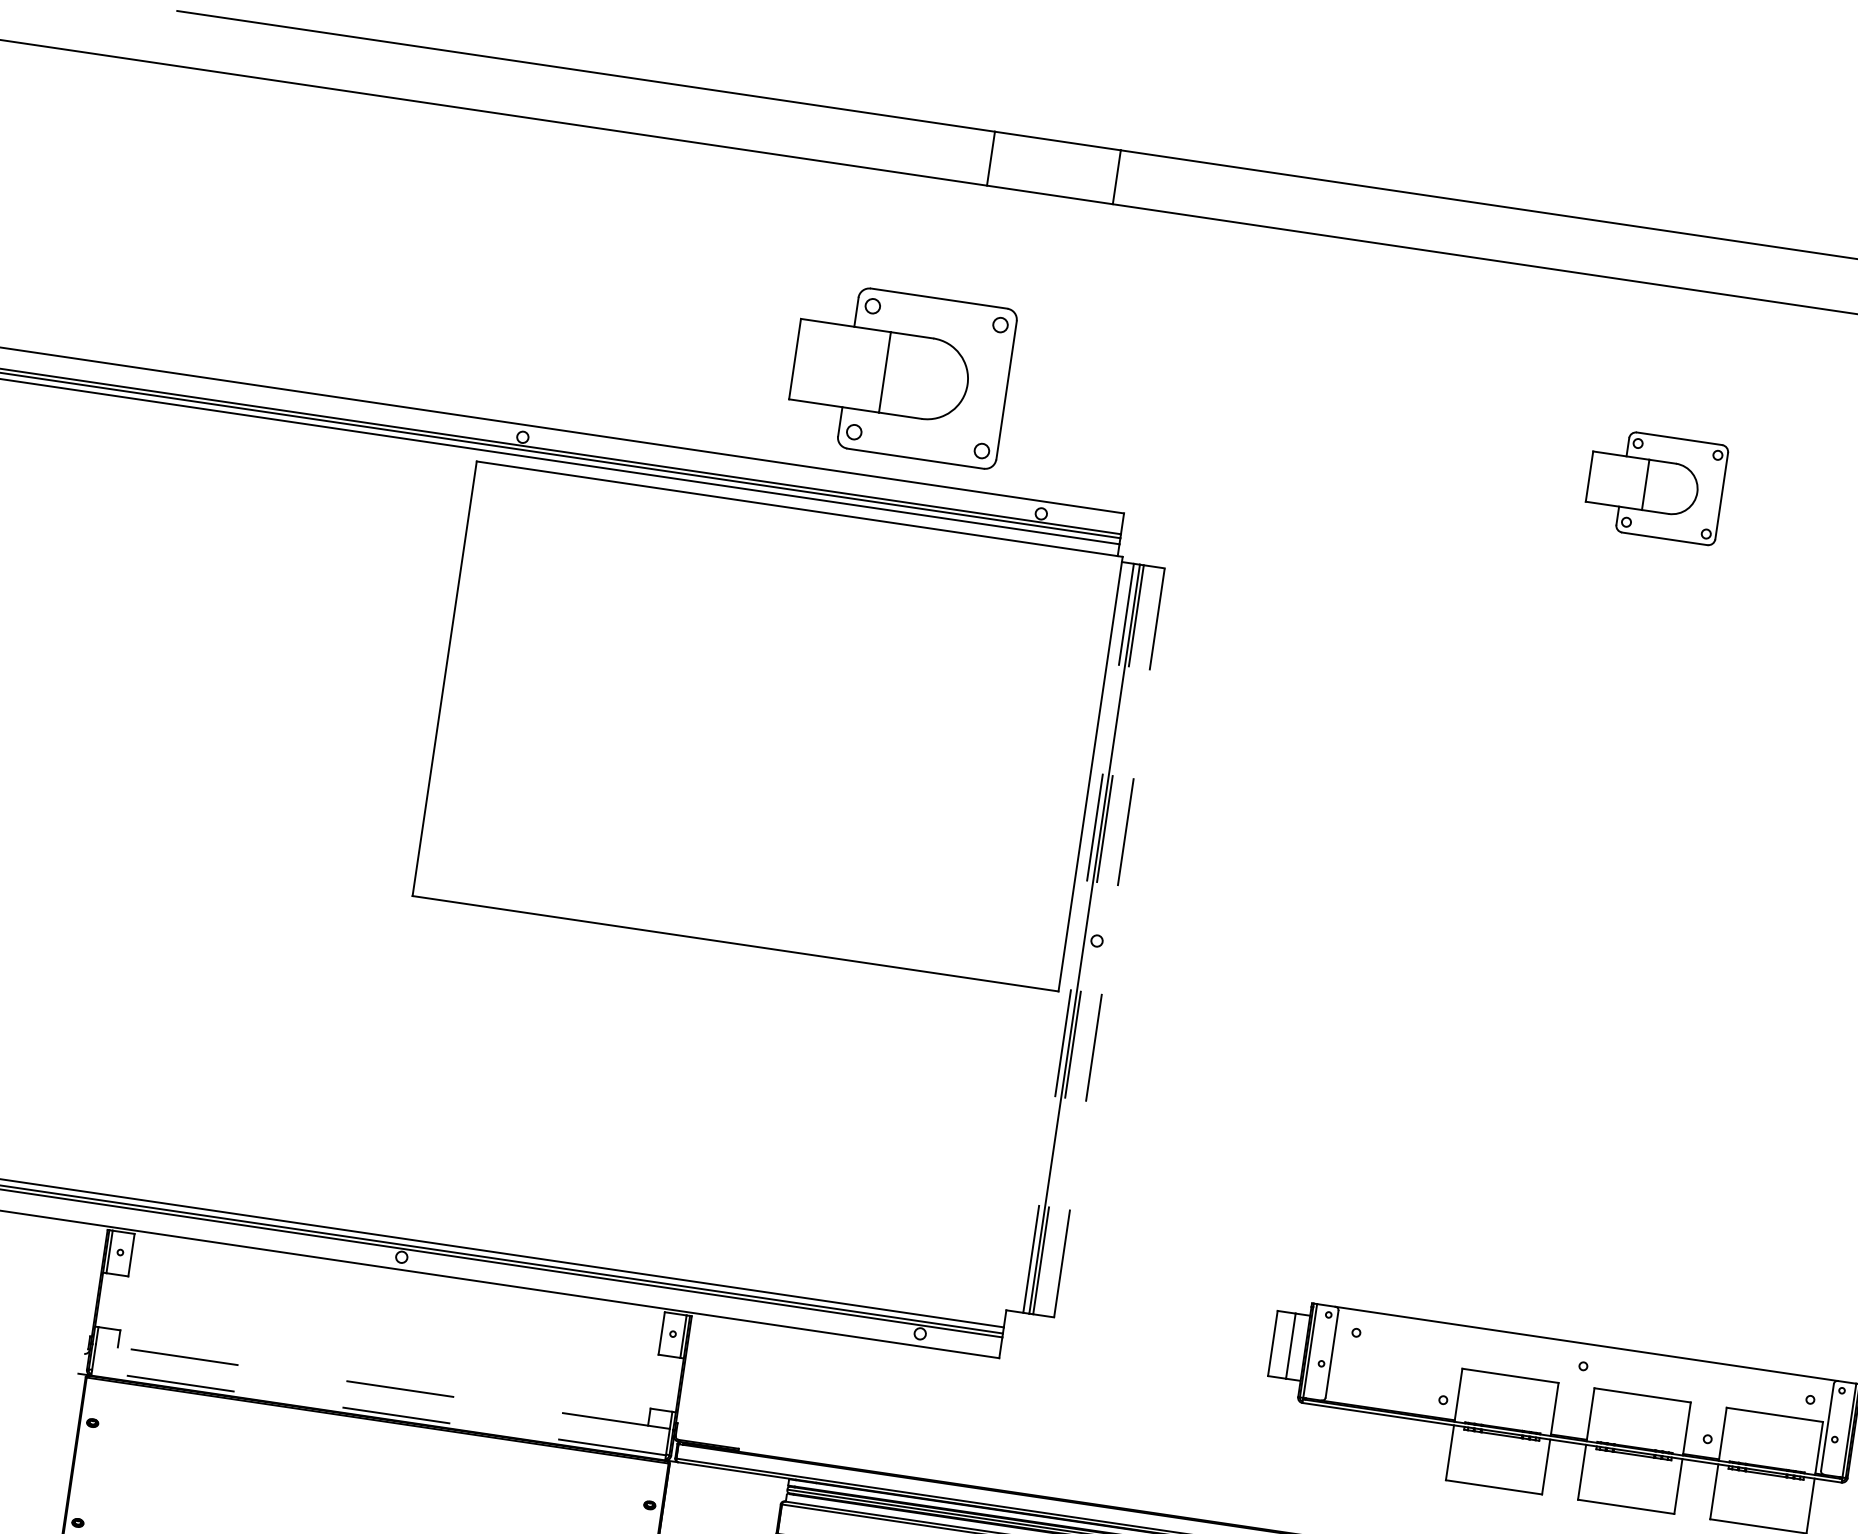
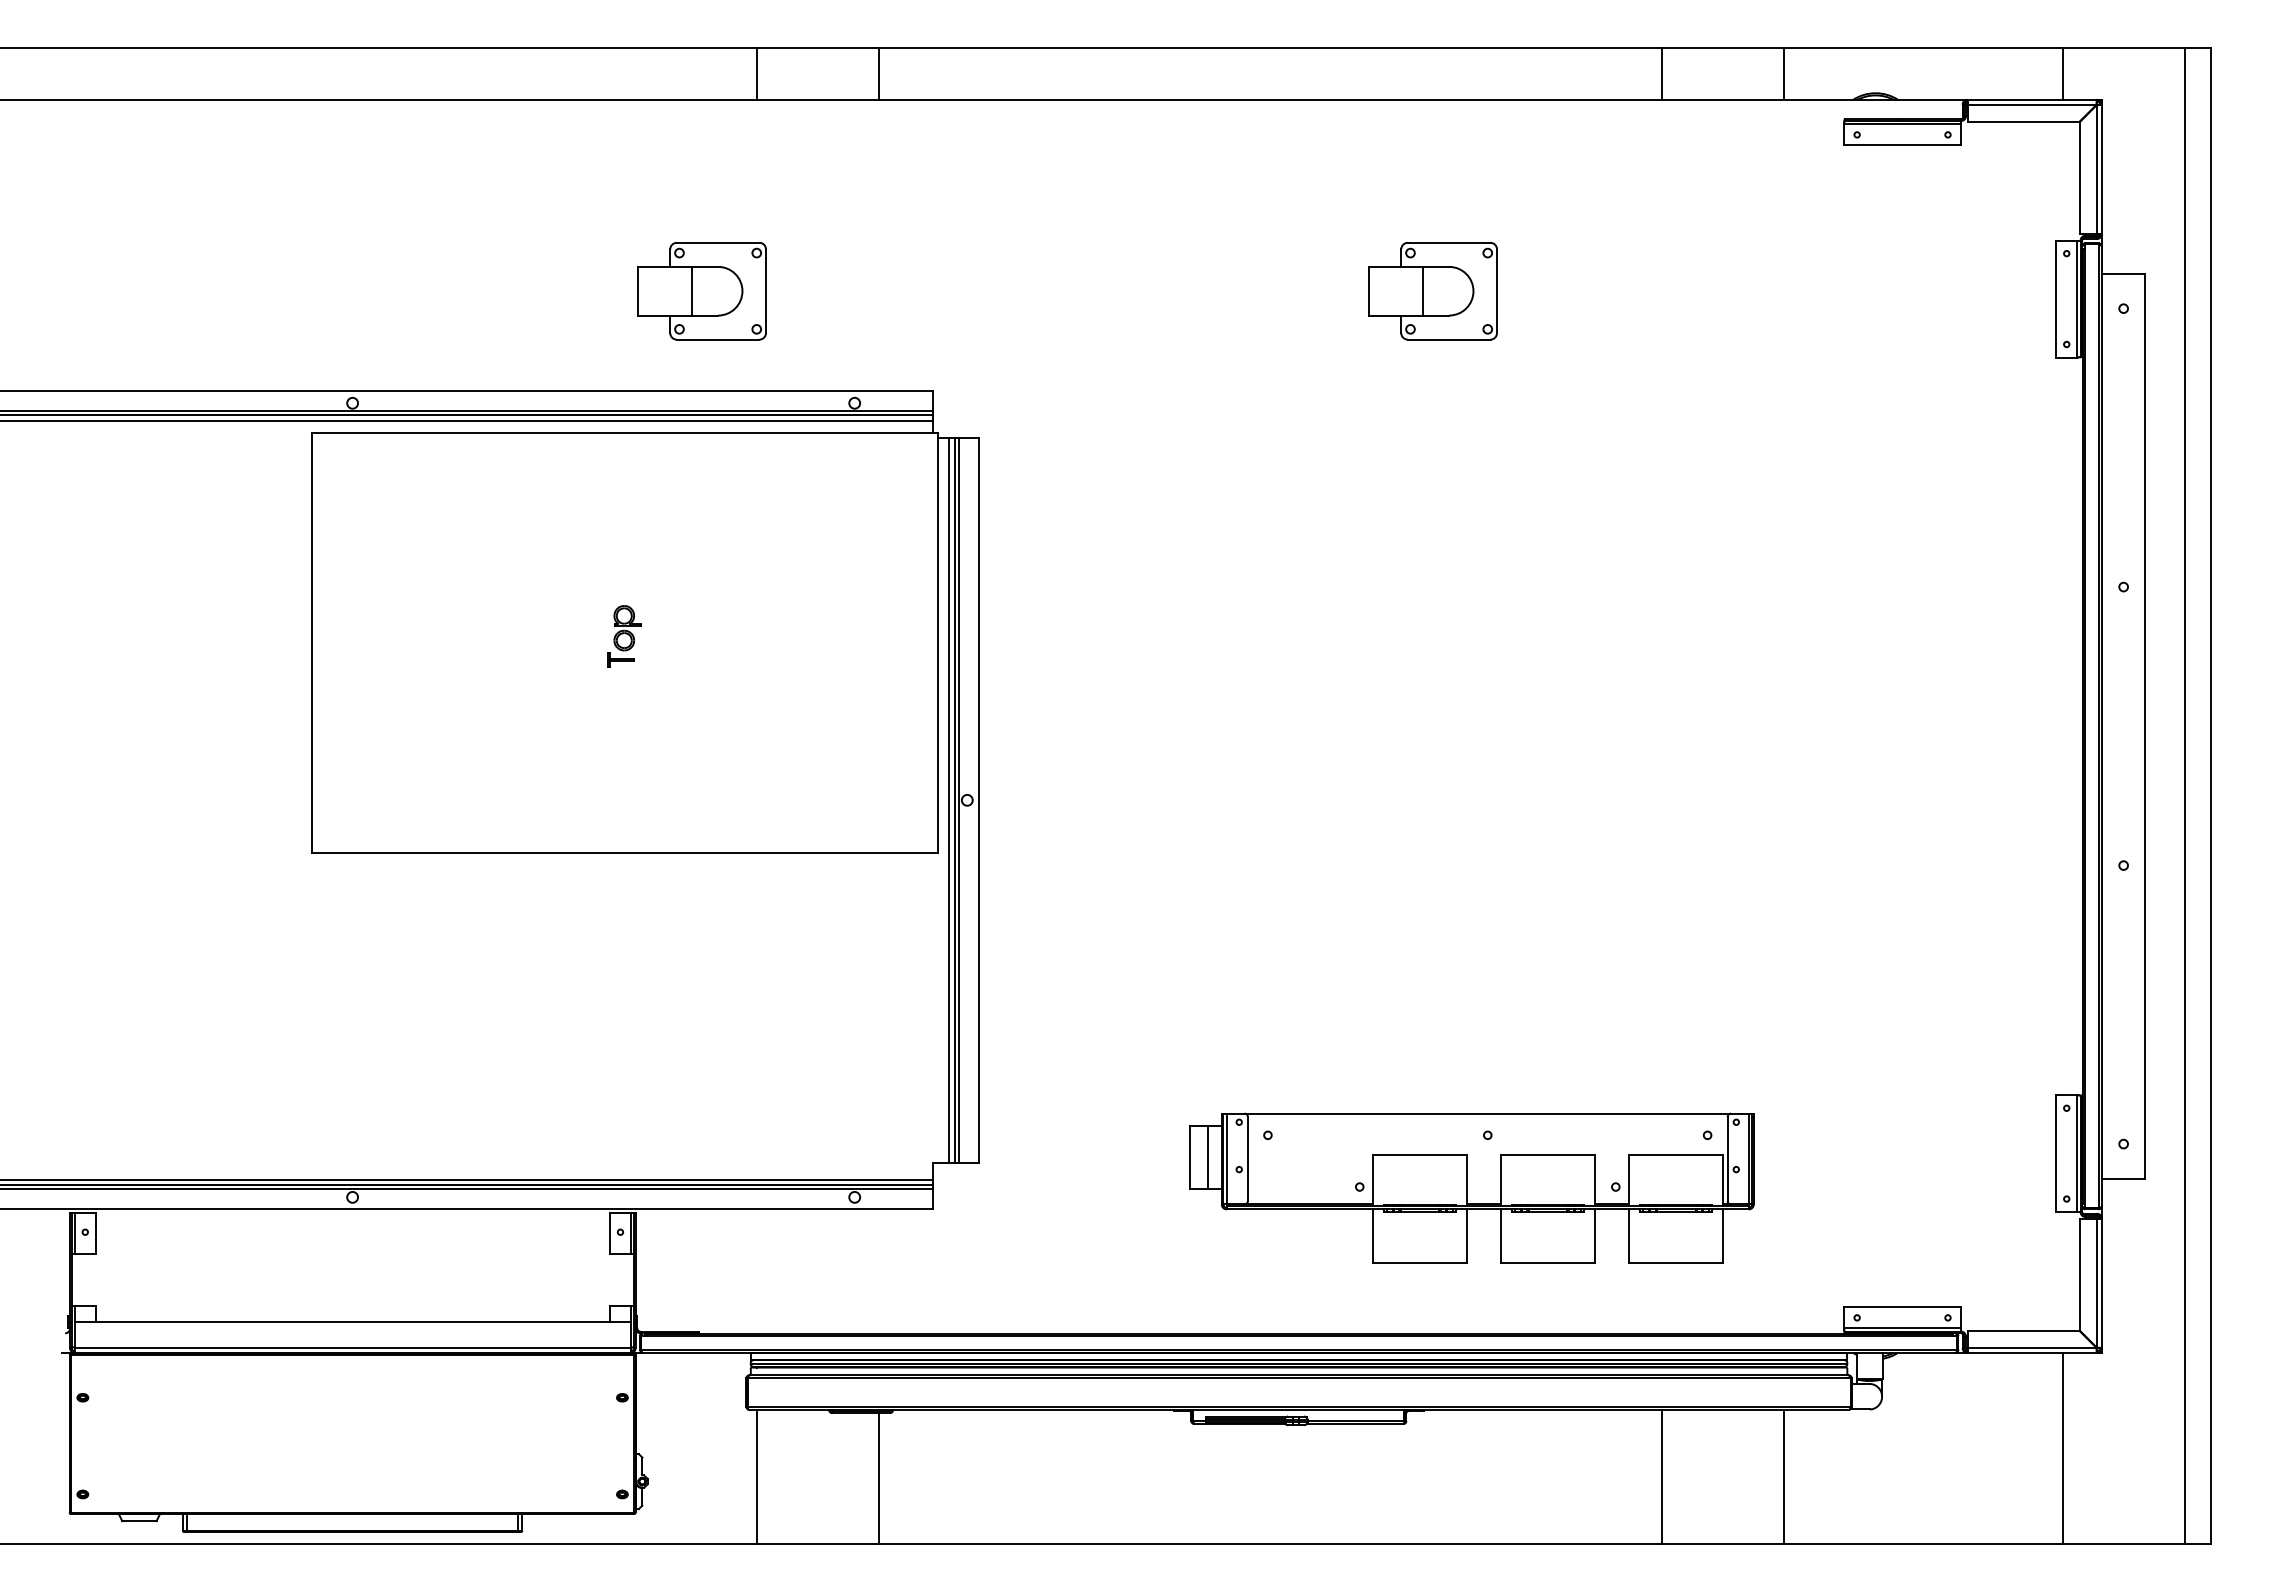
part: (900, 375) -> (701, 291), size x0.62
part: (768, 719) -> (624, 636), added
line: (1078, 938) -> (949, 800), dashed -> solid
line: (1088, 940) -> (959, 800), dashed -> solid
line: (1109, 943) -> (979, 800), dashed -> solid
line: (382, 1386) -> (352, 1322), dashed -> solid
line: (378, 1413) -> (352, 1348), dashed -> solid

